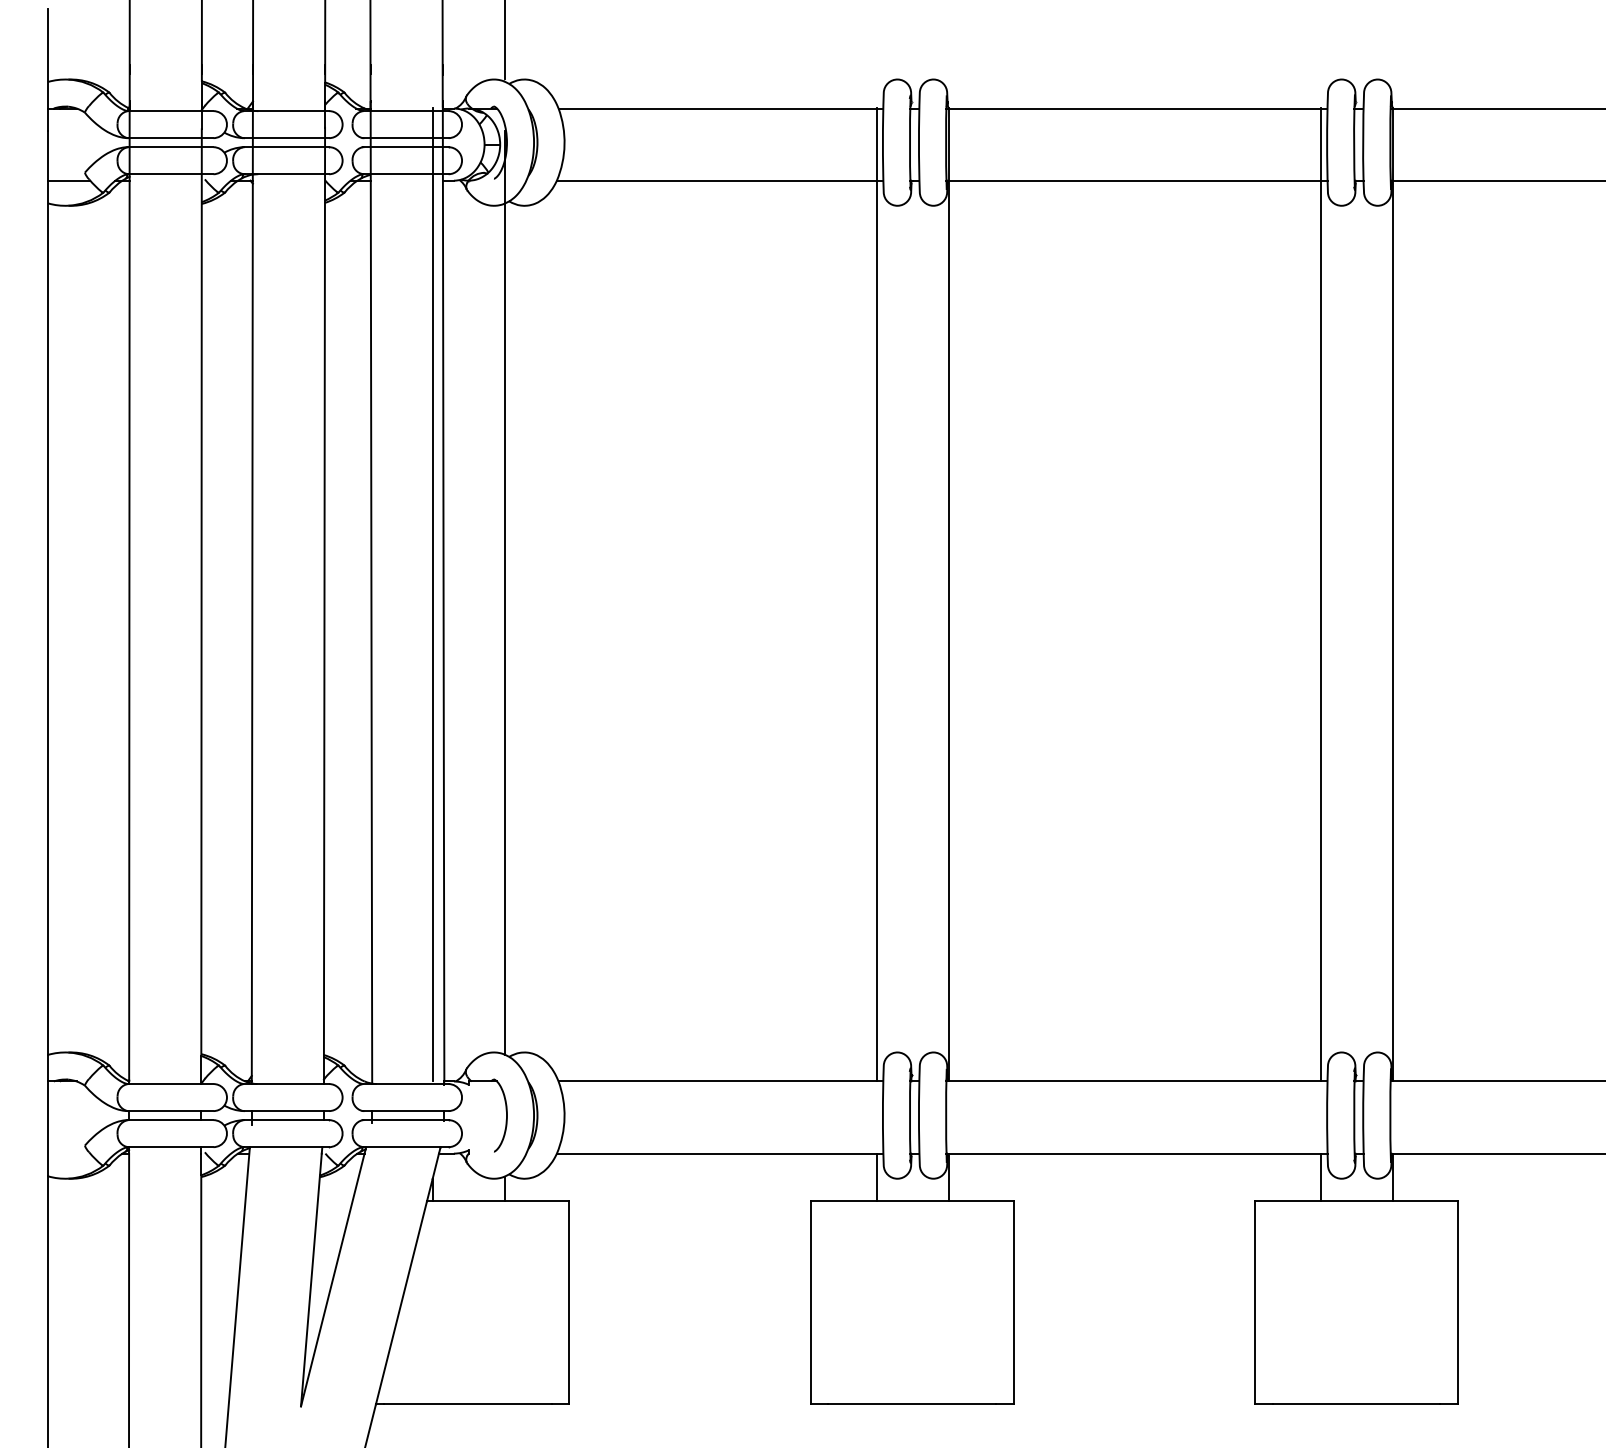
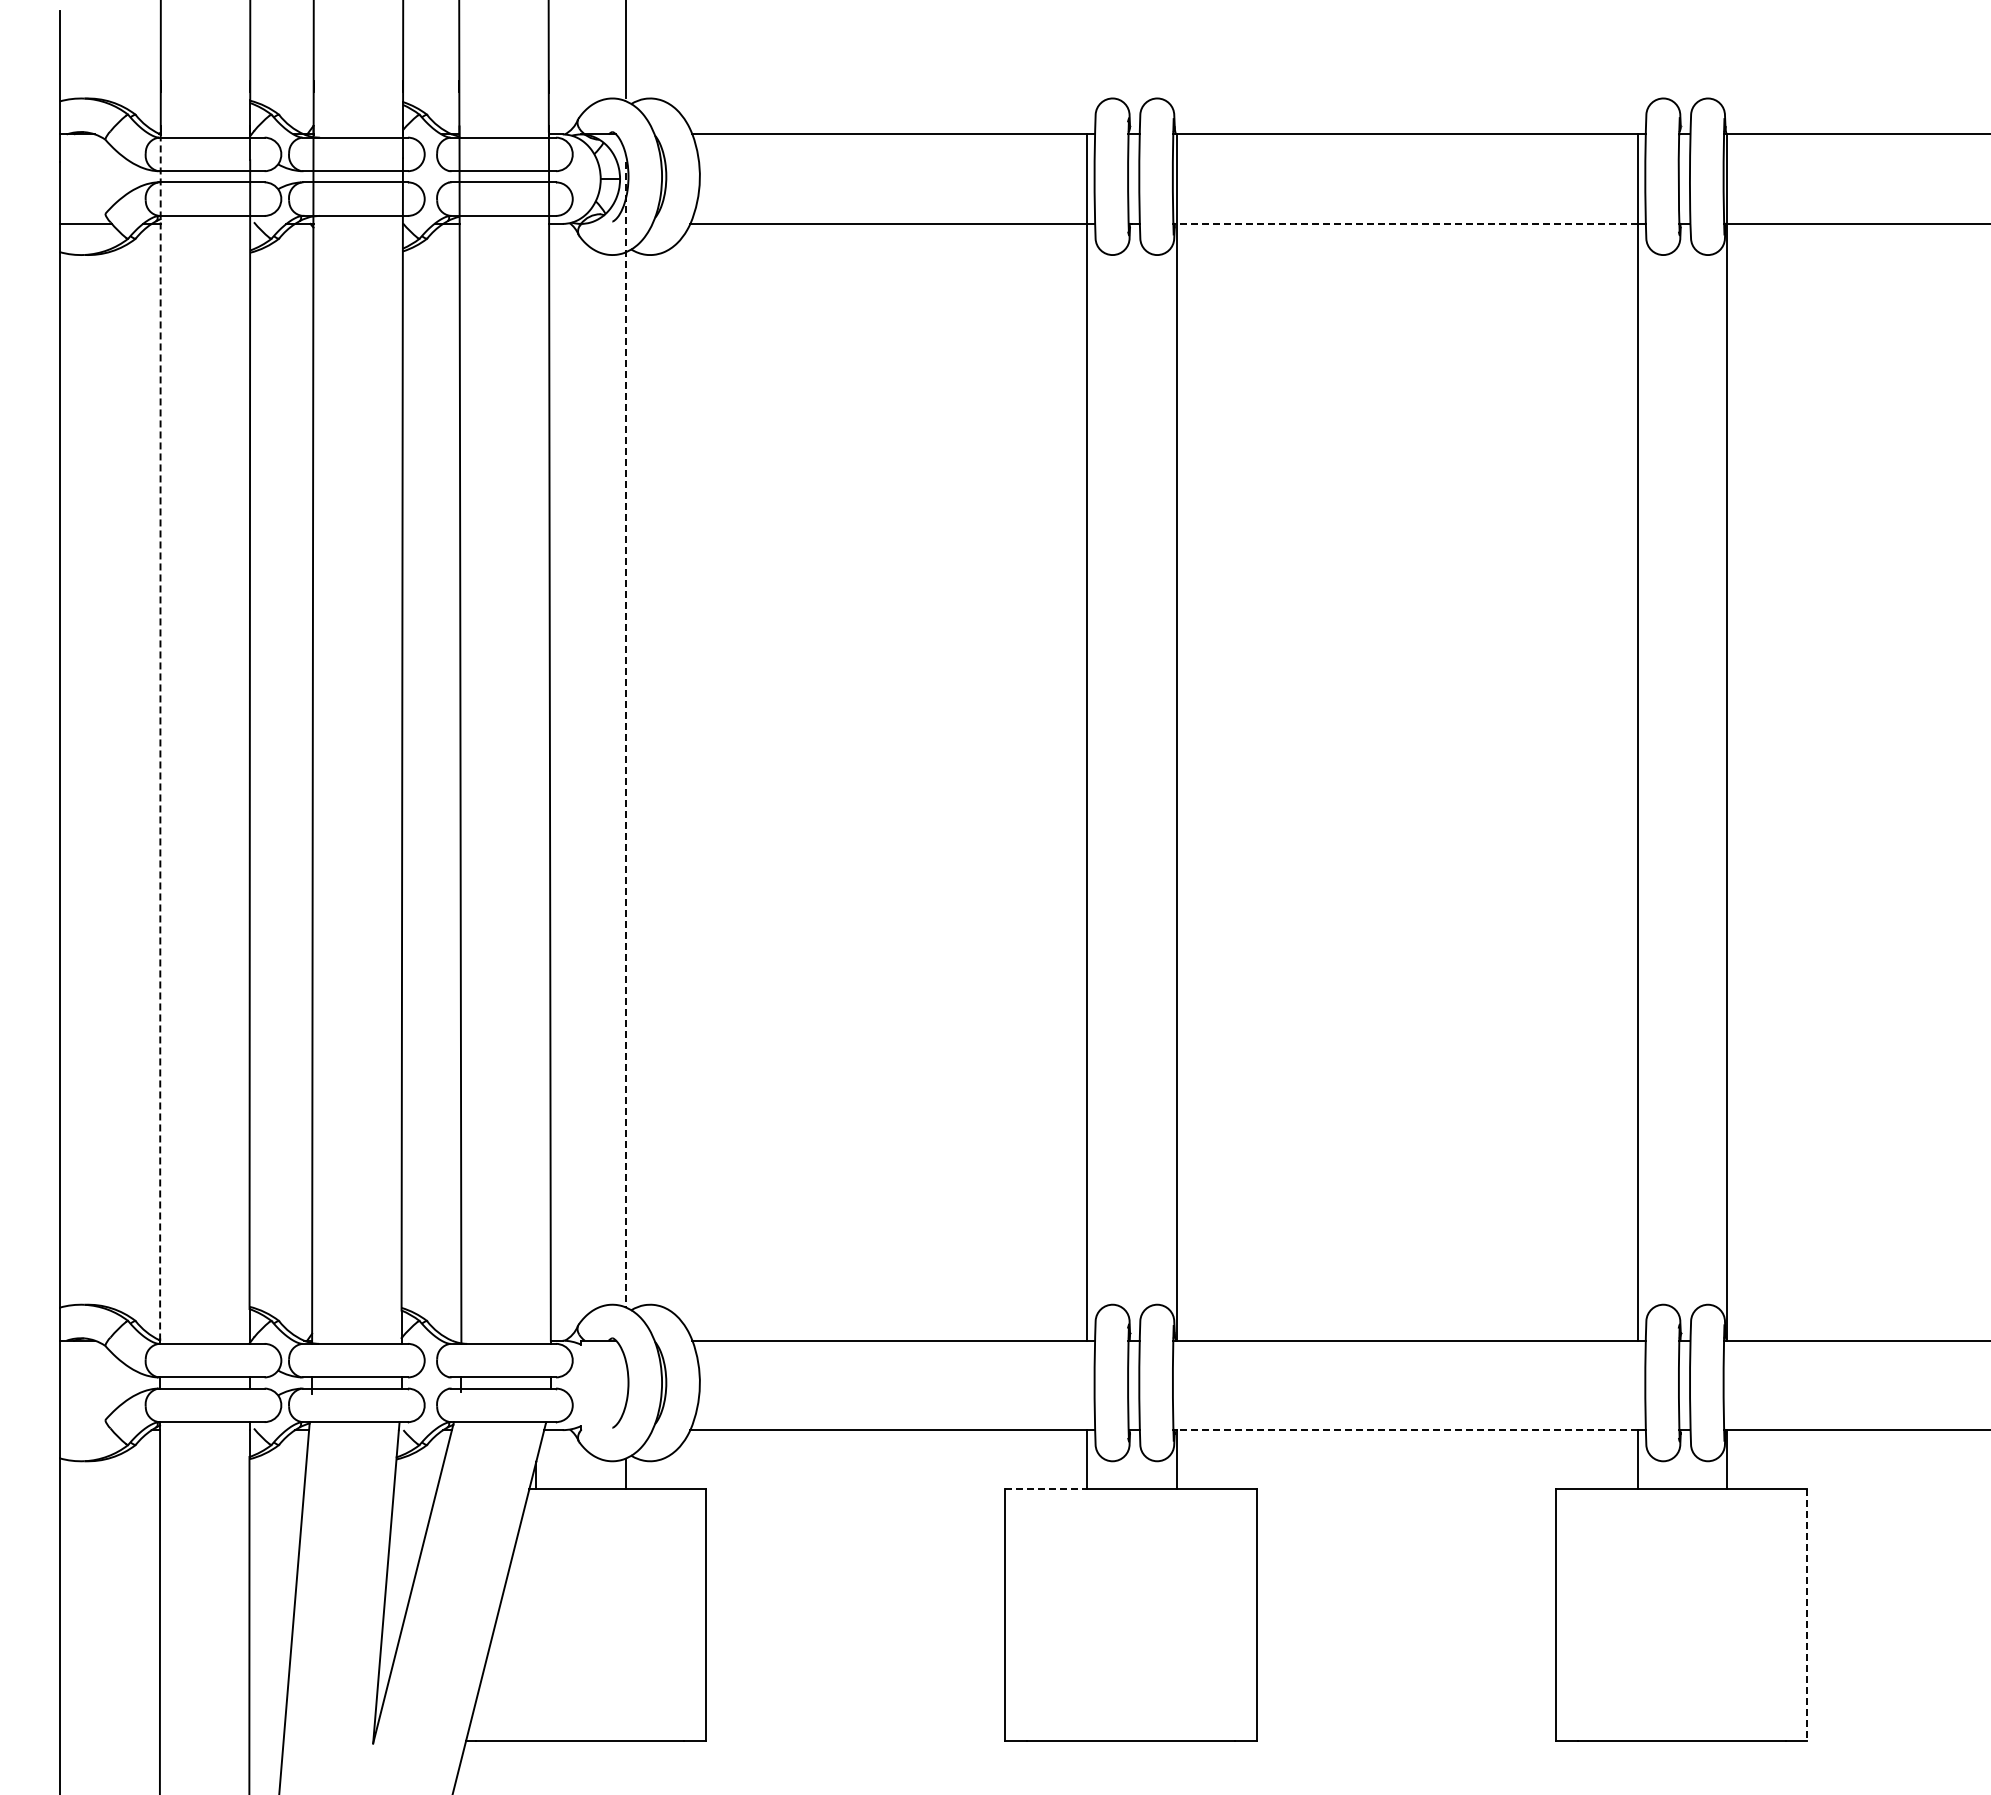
line: (1134, 180) -> (1406, 223), solid -> dashed
line: (504, 592) -> (625, 734), solid -> dashed
line: (129, 593) -> (160, 735), solid -> dashed
line: (432, 594) -> (536, 736), removed
line: (1135, 1153) -> (1407, 1430), solid -> dashed
line: (844, 1201) -> (1046, 1489), solid -> dashed
line: (1457, 1303) -> (1807, 1615), solid -> dashed

